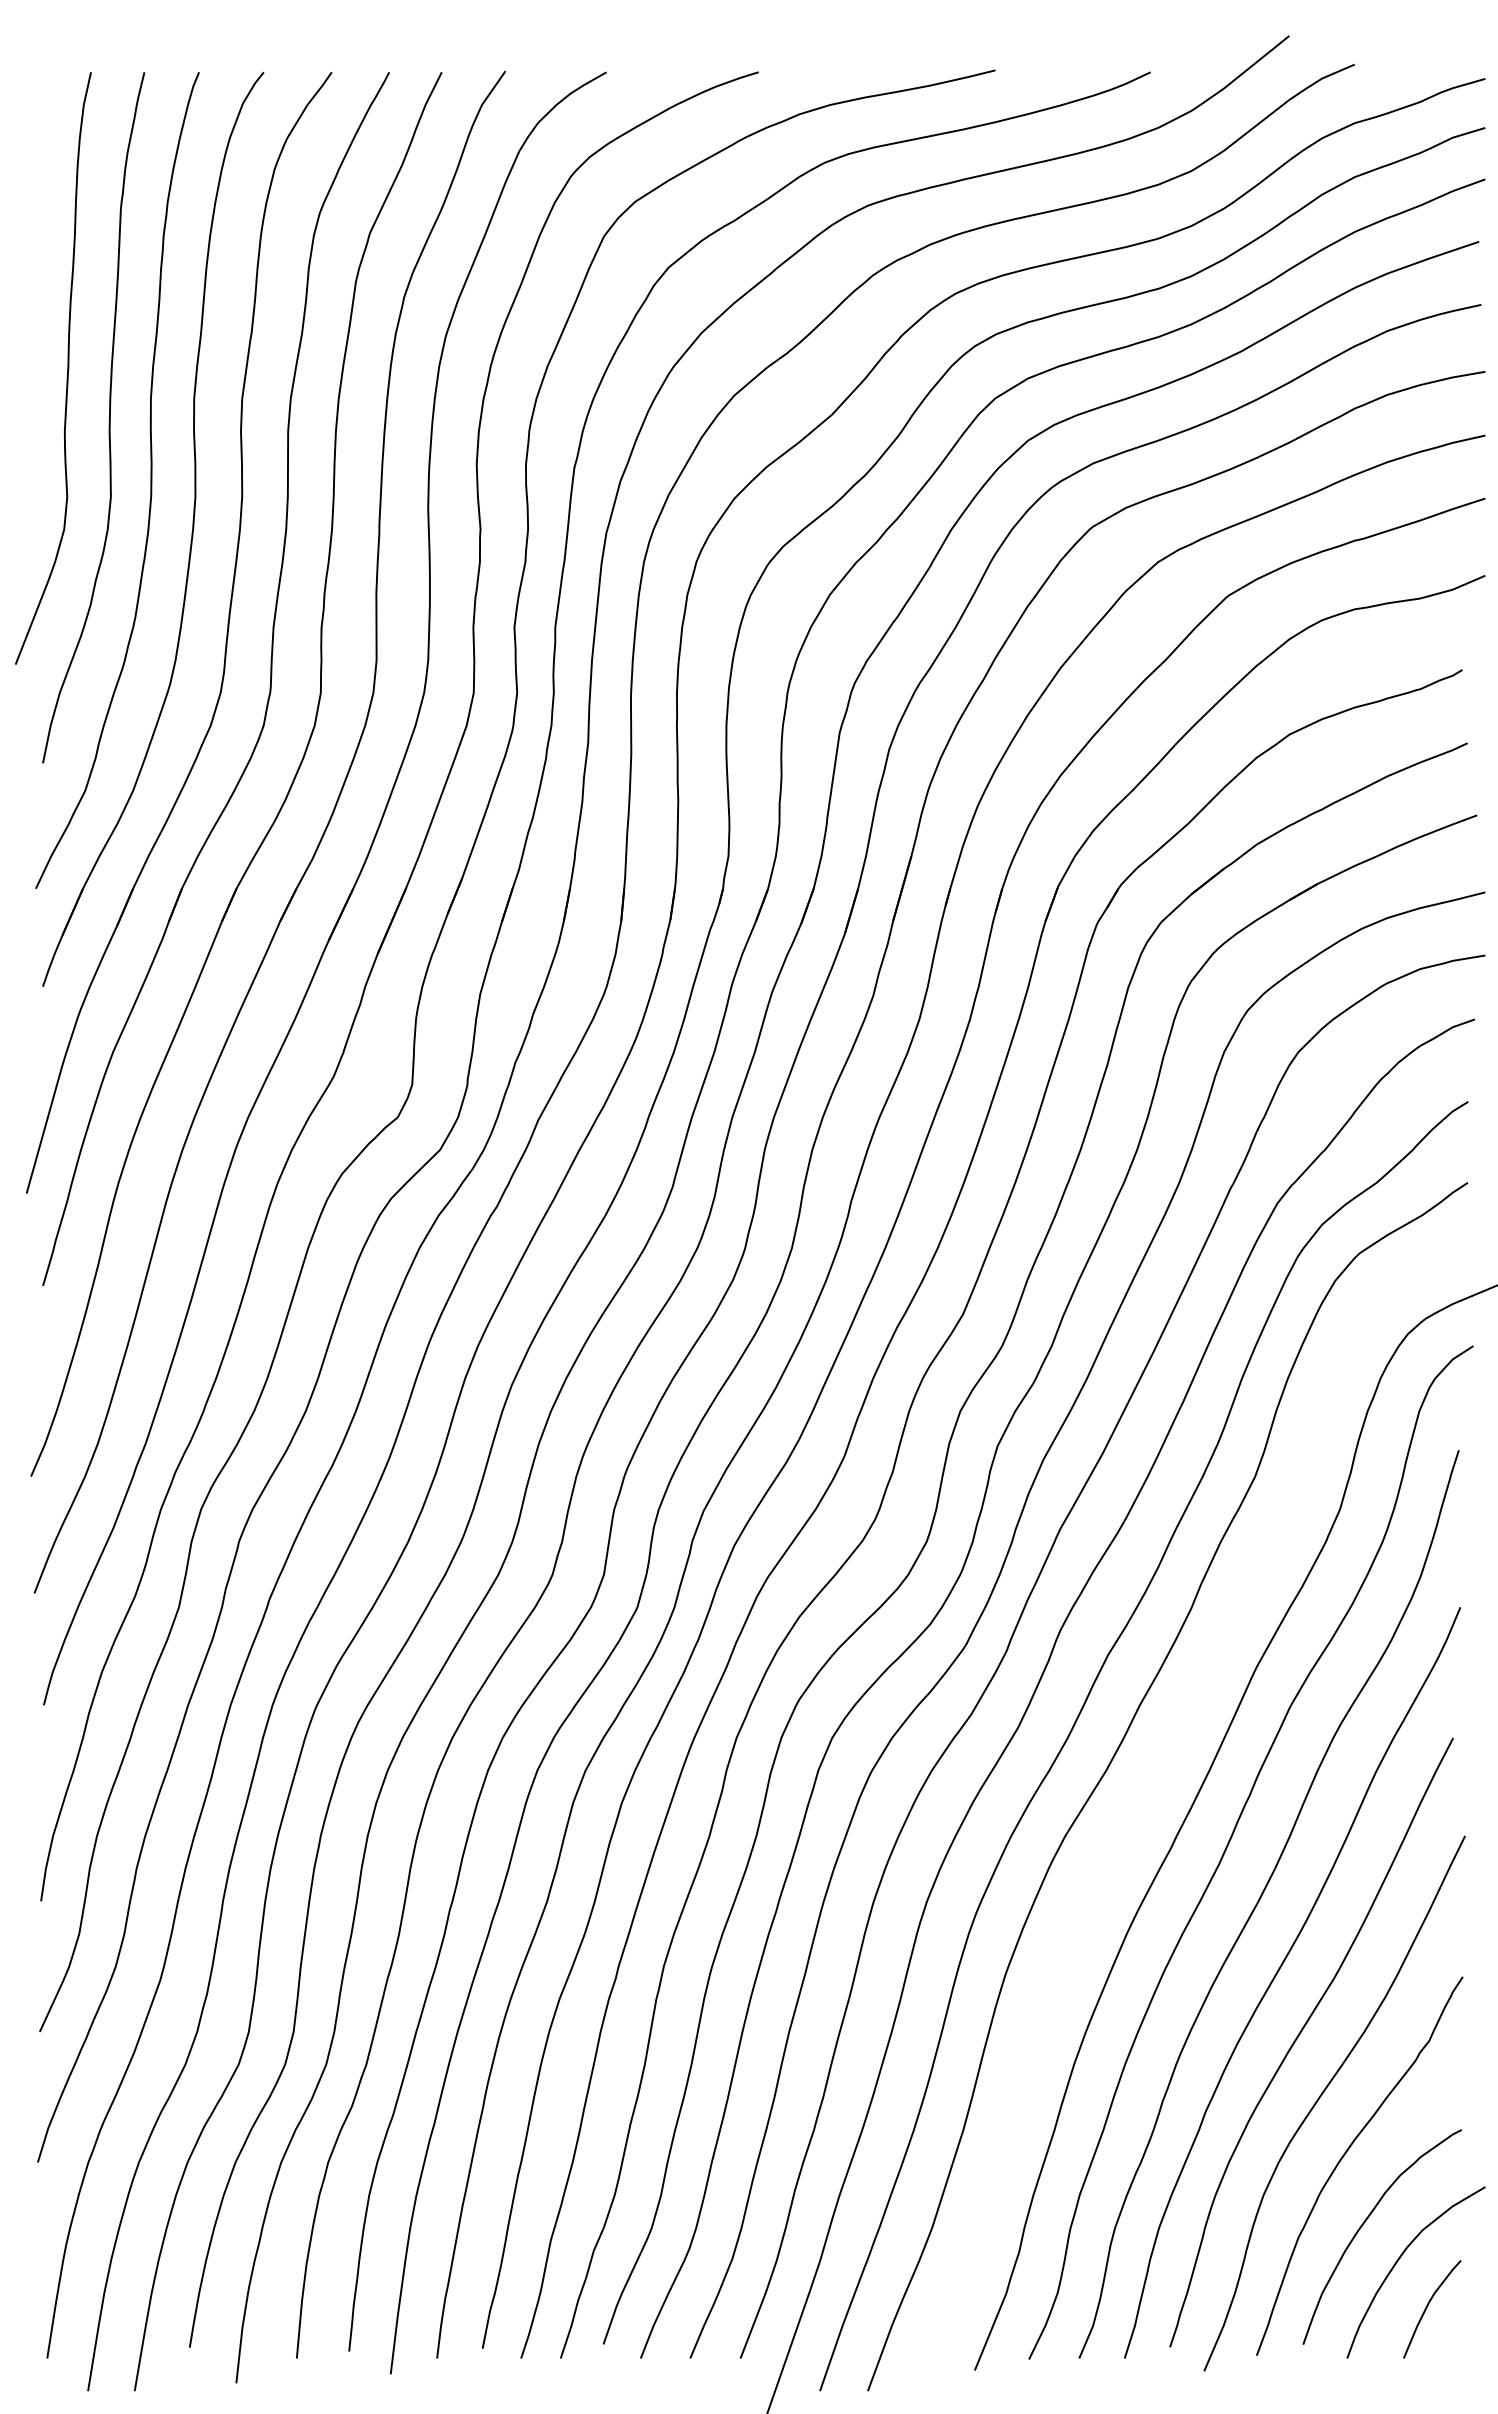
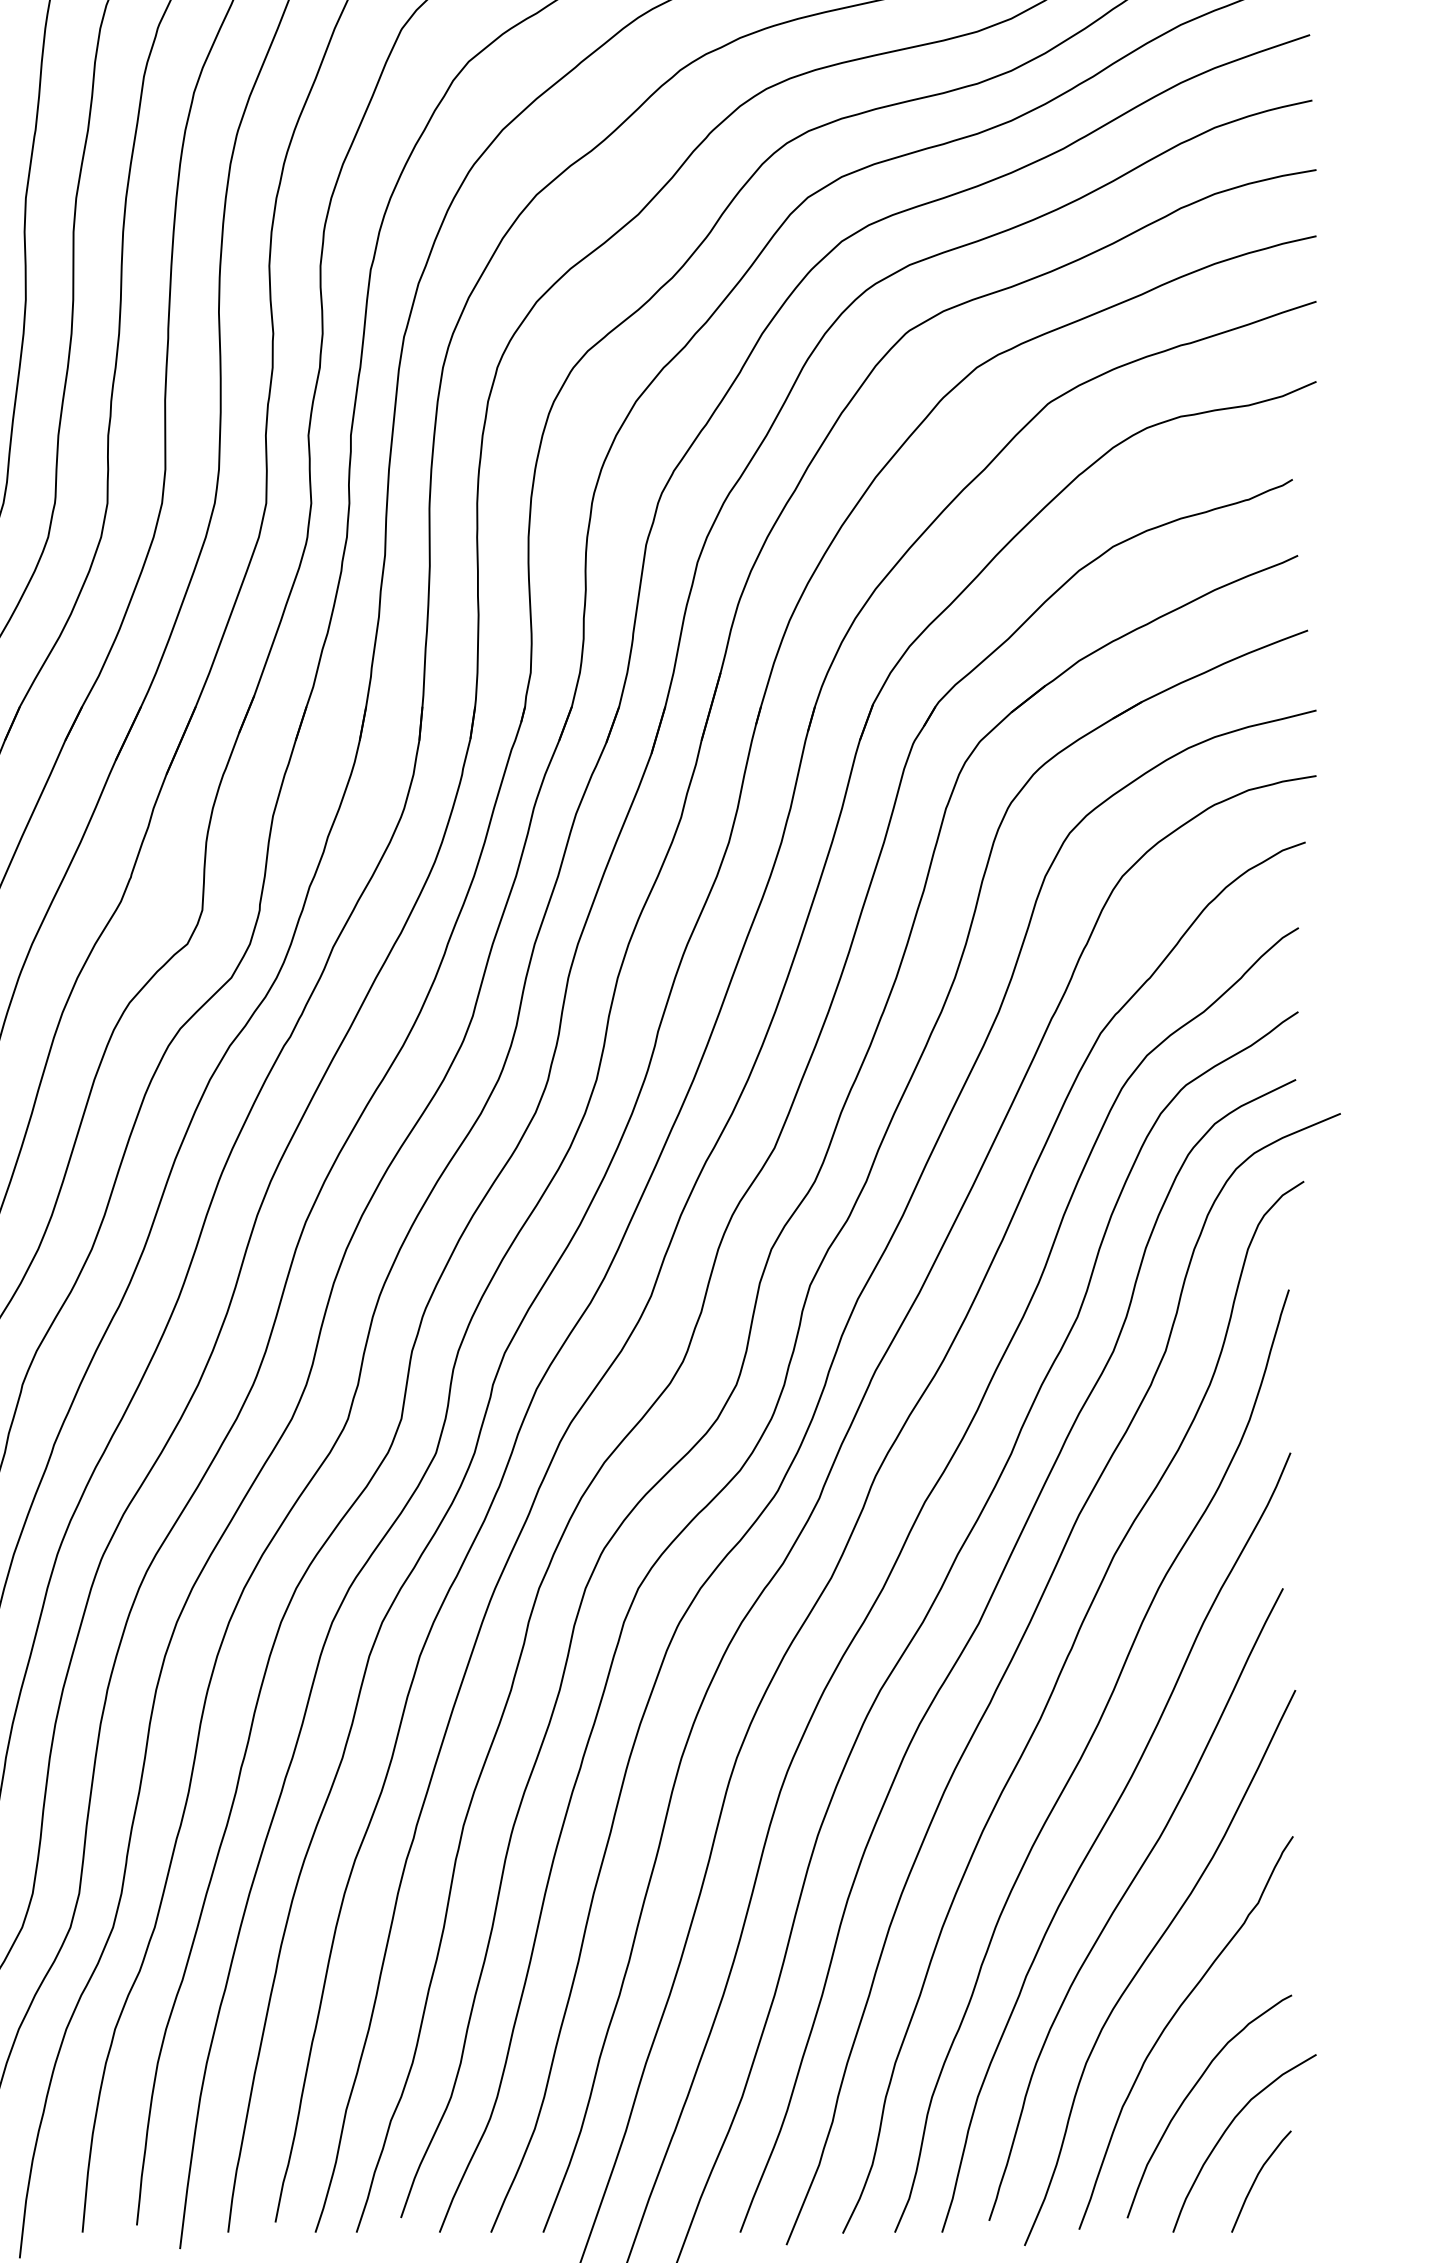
curve: (1156, 1780) -> (975, 1632), added

